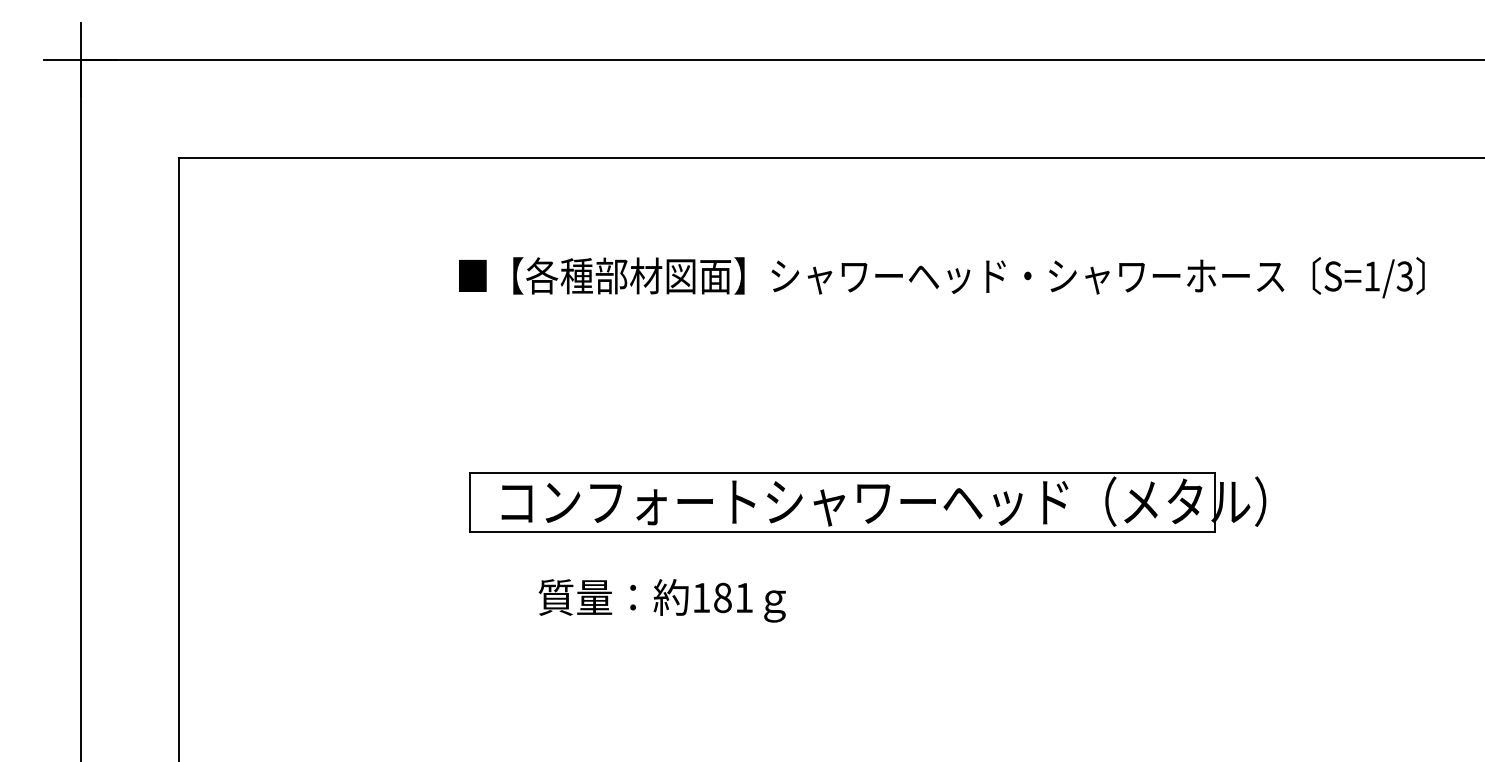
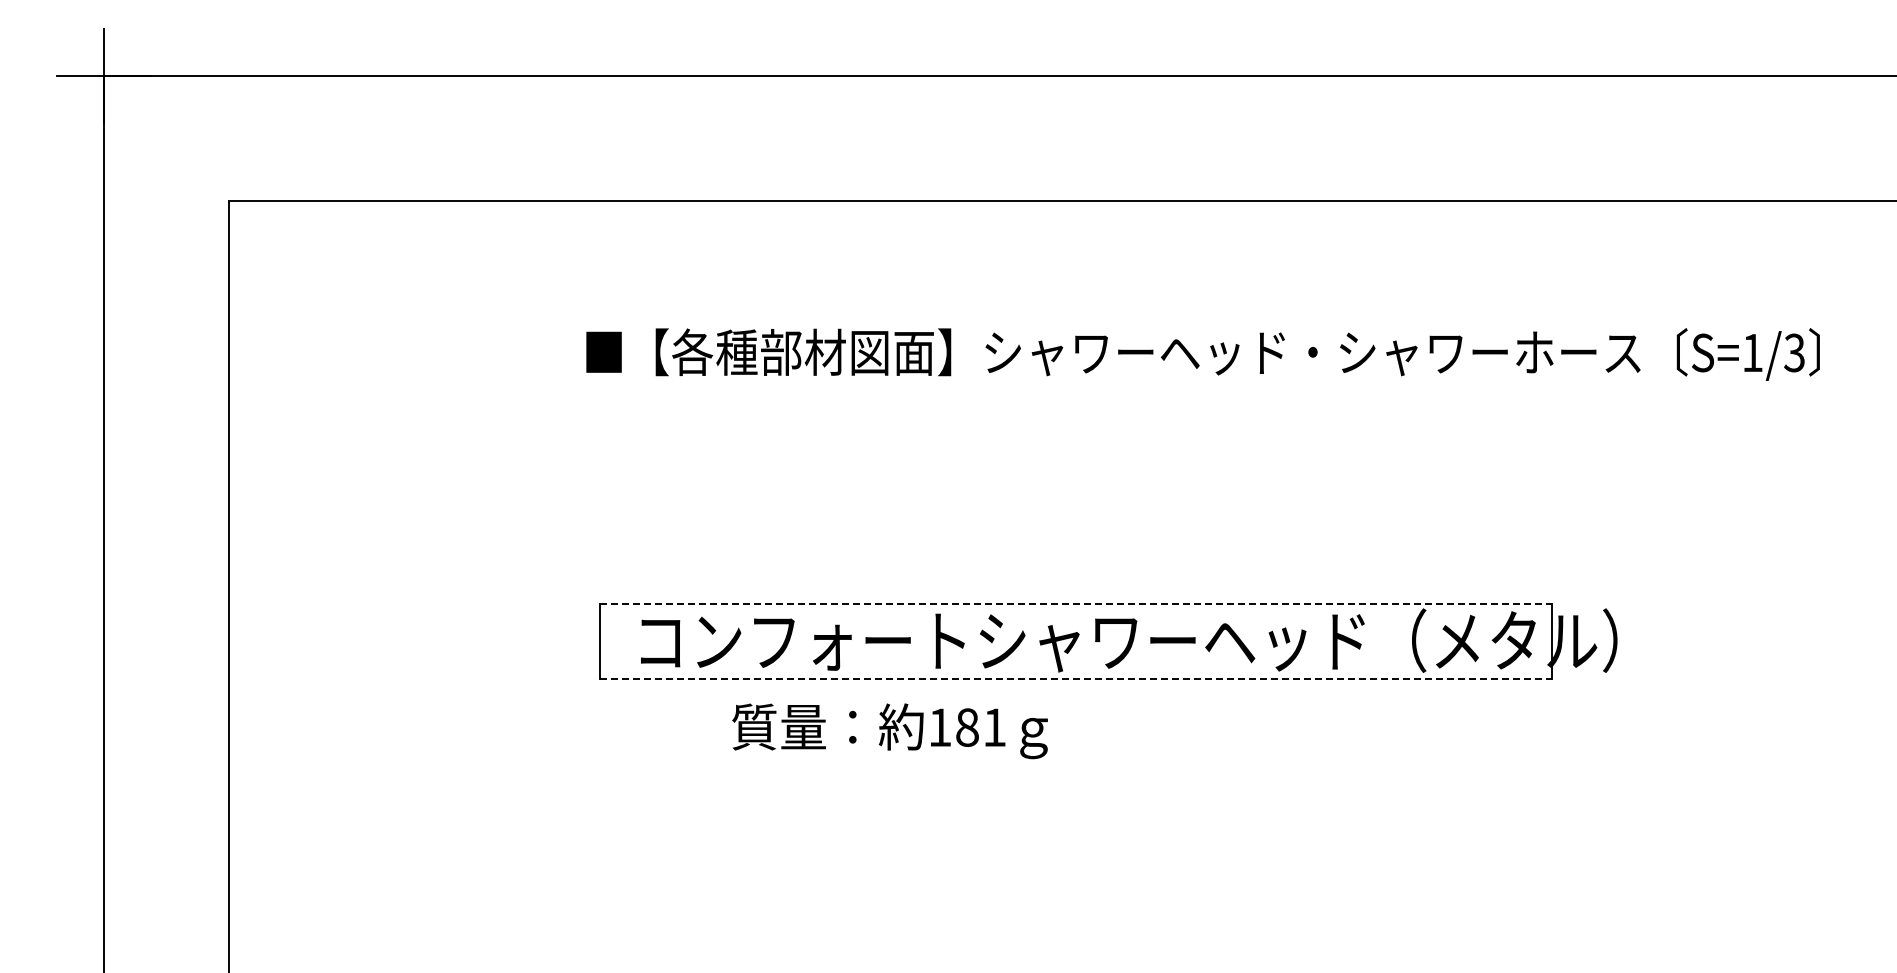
line: (841, 473) -> (1075, 604), solid -> dashed
line: (841, 532) -> (1075, 679), solid -> dashed
text: (661, 600) -> (889, 731), moved

